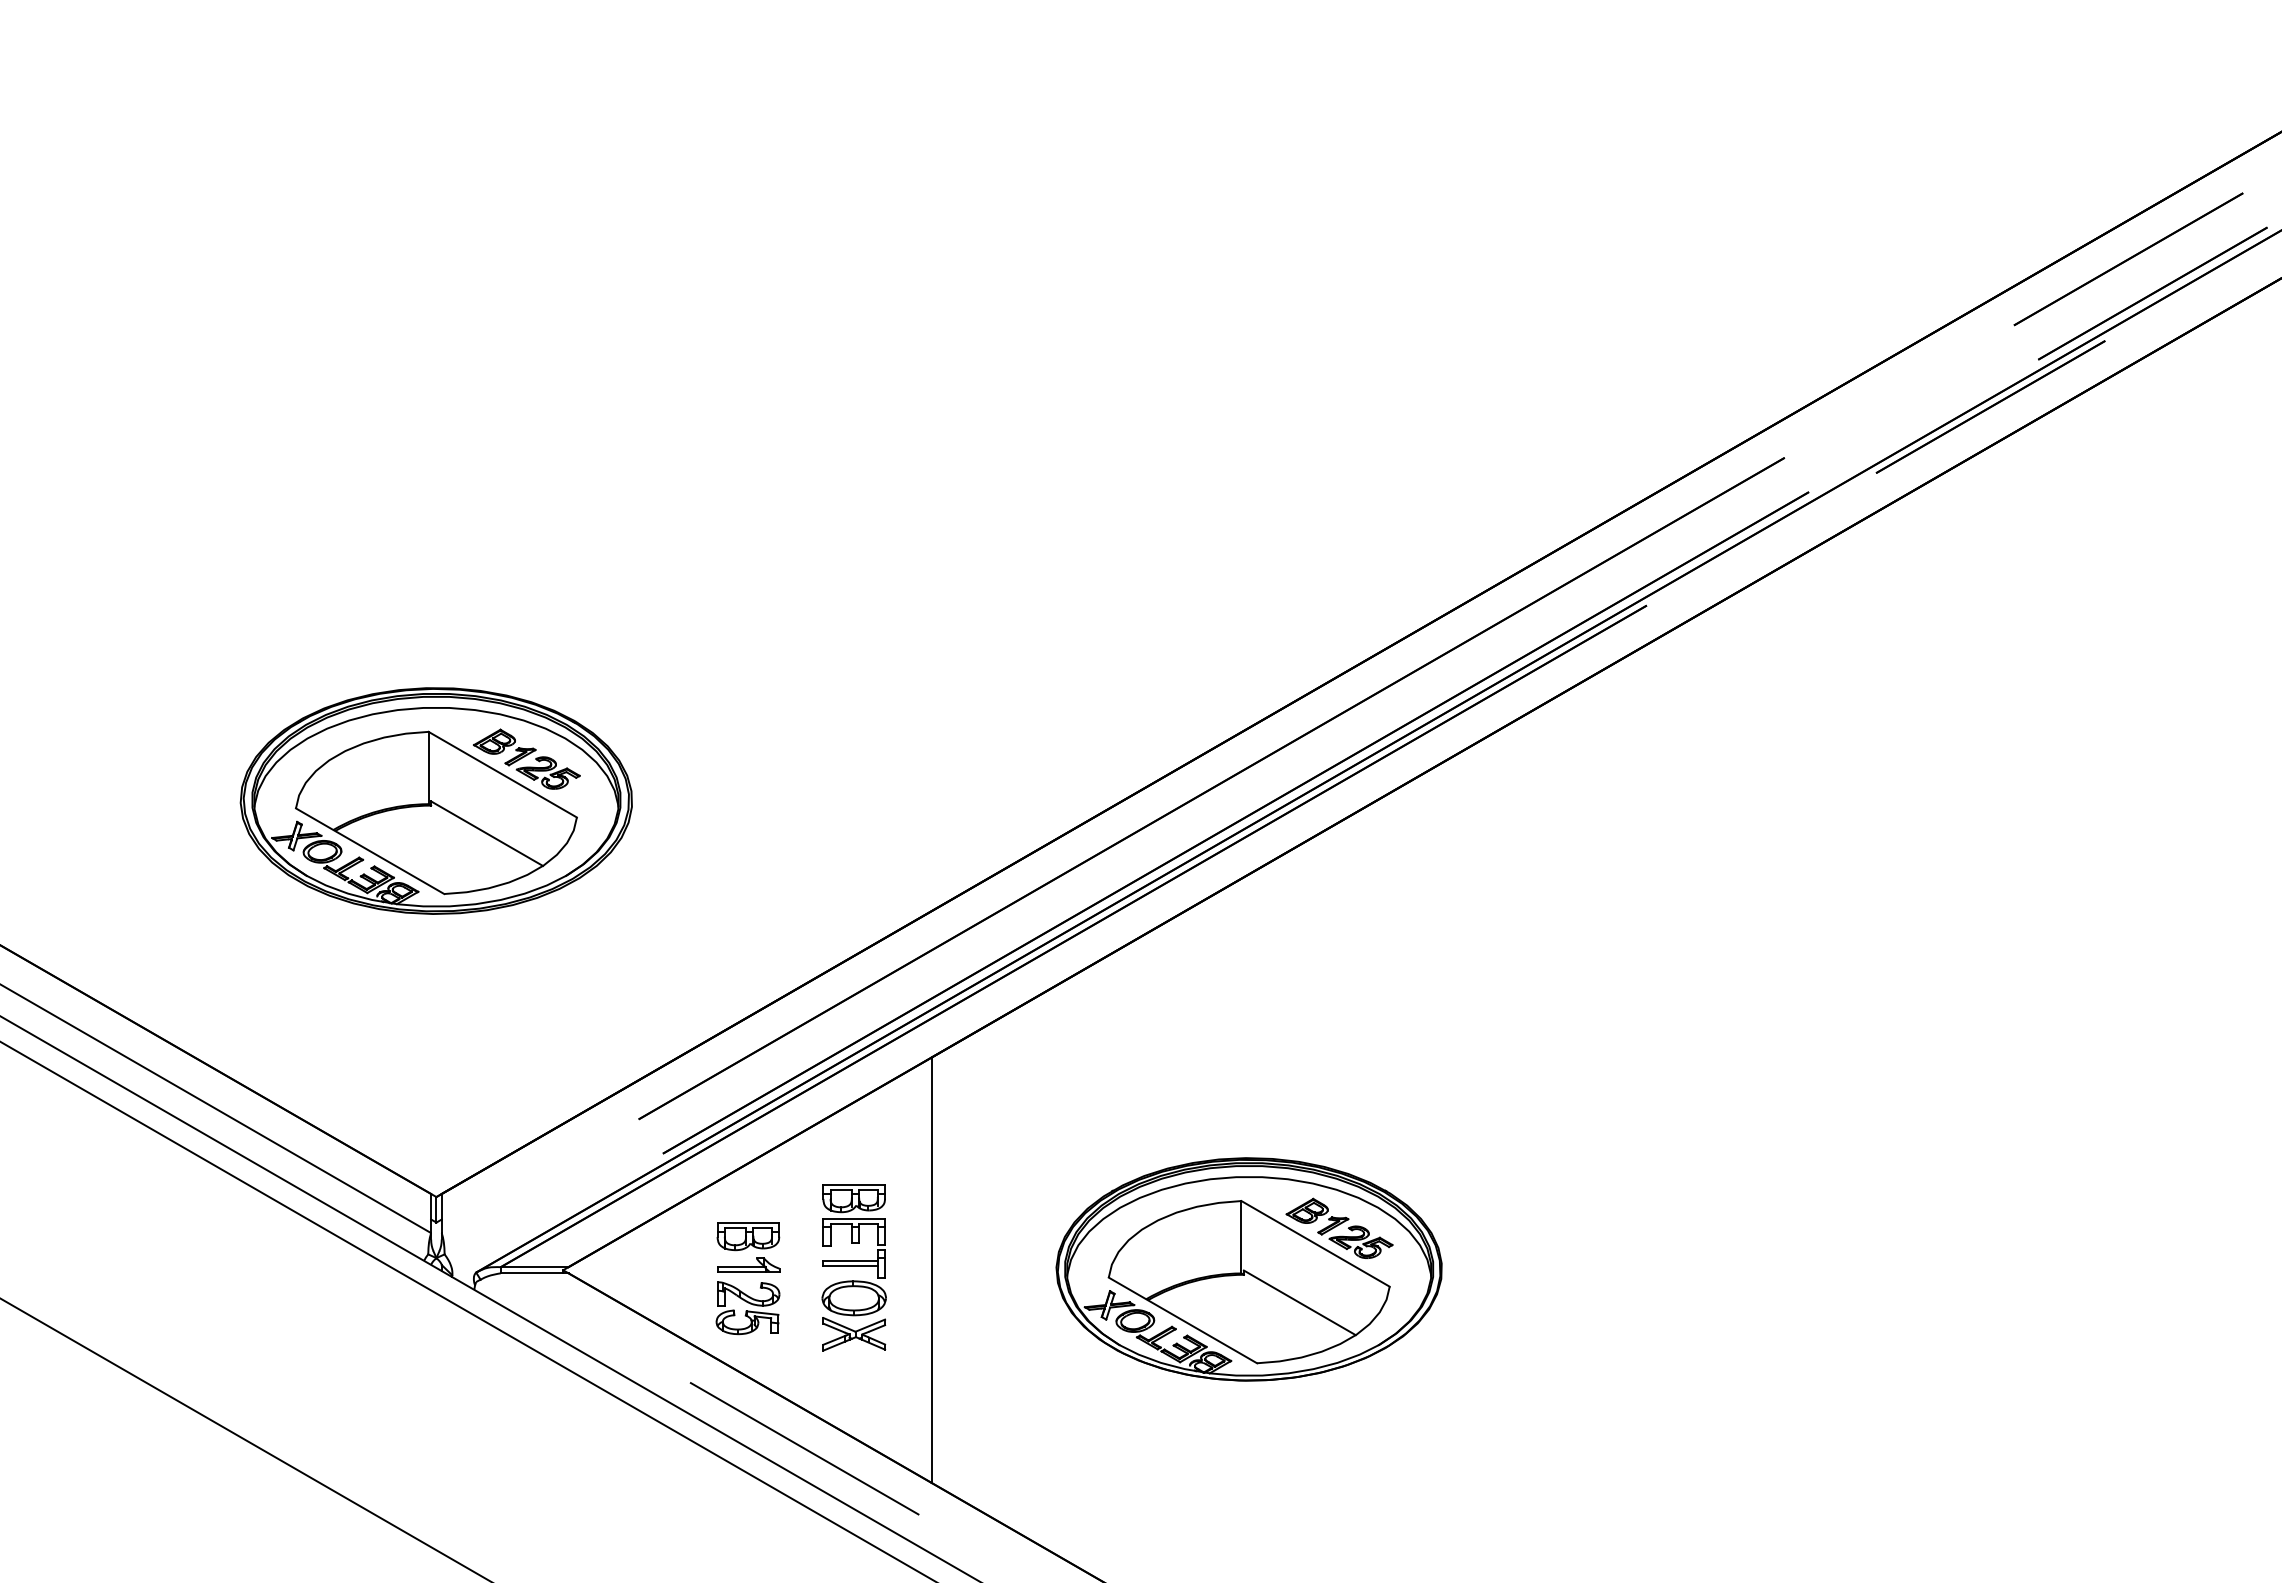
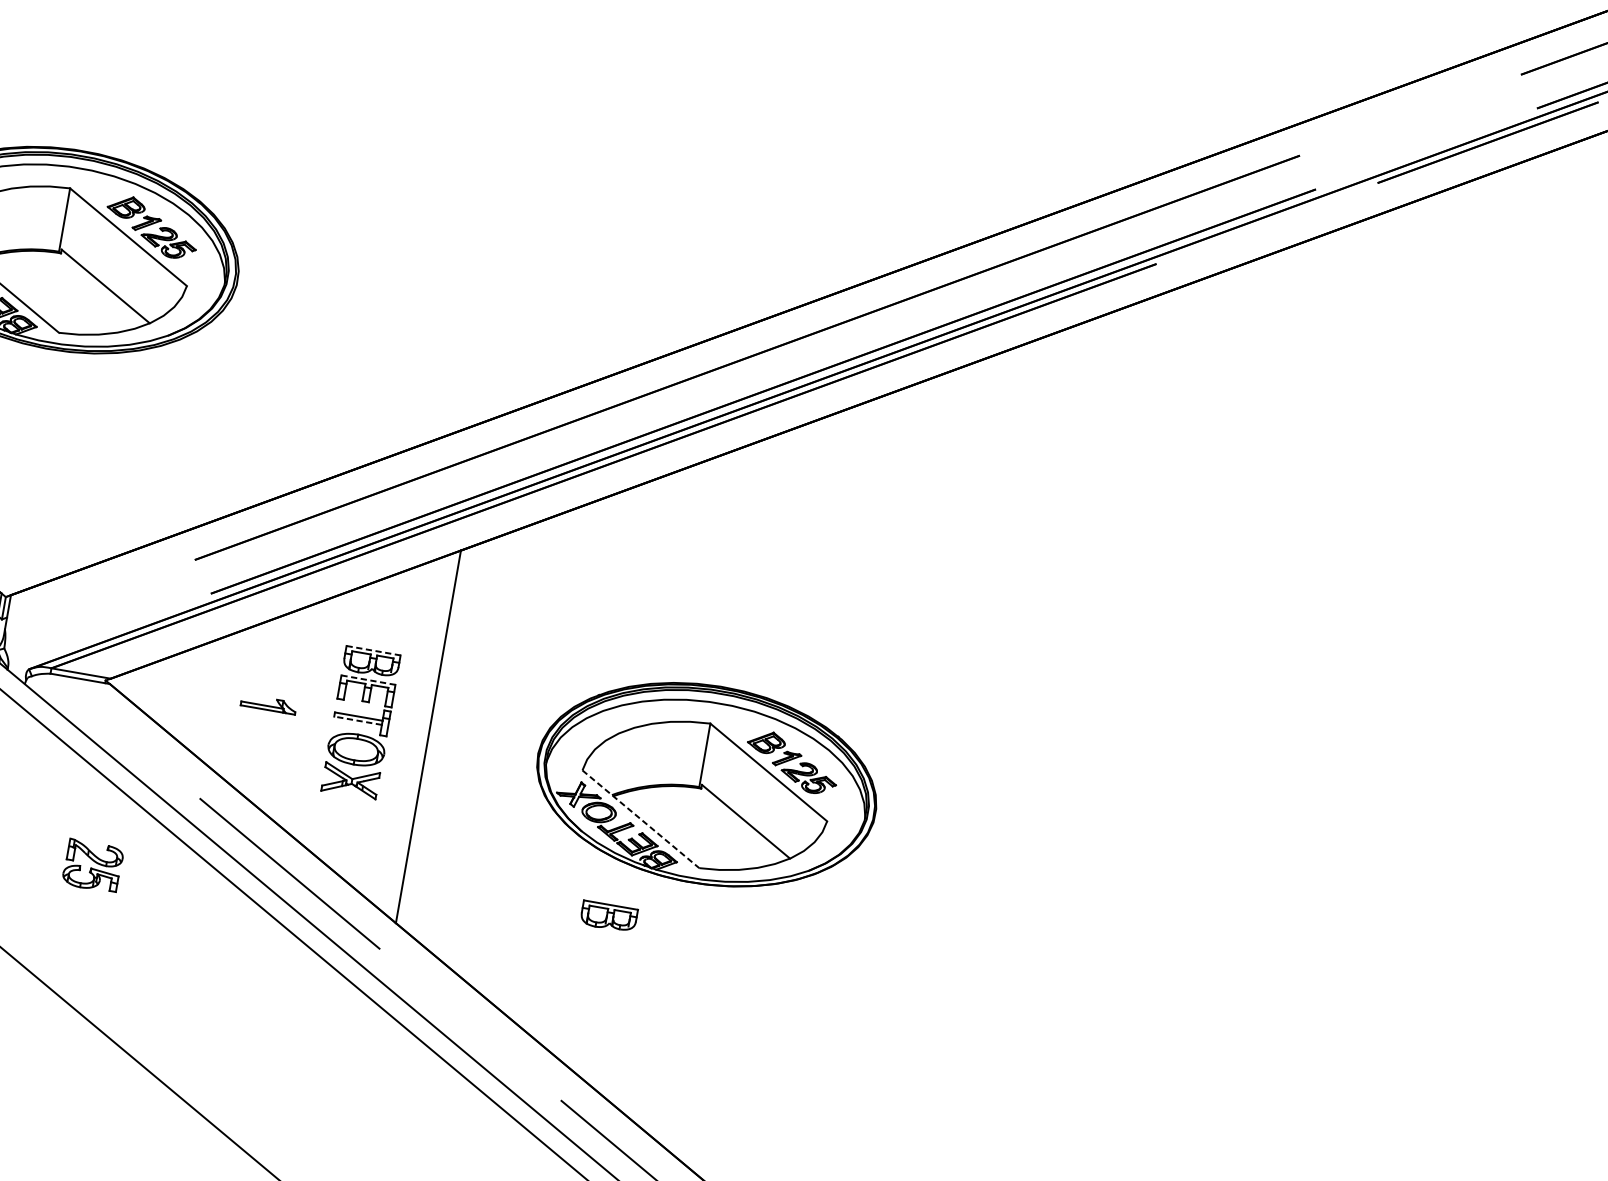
line: (854, 1185) -> (373, 650), solid -> dashed
line: (854, 1218) -> (368, 679), solid -> dashed
part: (748, 1236) -> (609, 916), moved
line: (850, 1265) -> (358, 720), solid -> dashed
part: (747, 1308) -> (92, 866), moved
line: (1182, 1320) -> (640, 819), solid -> dashed

